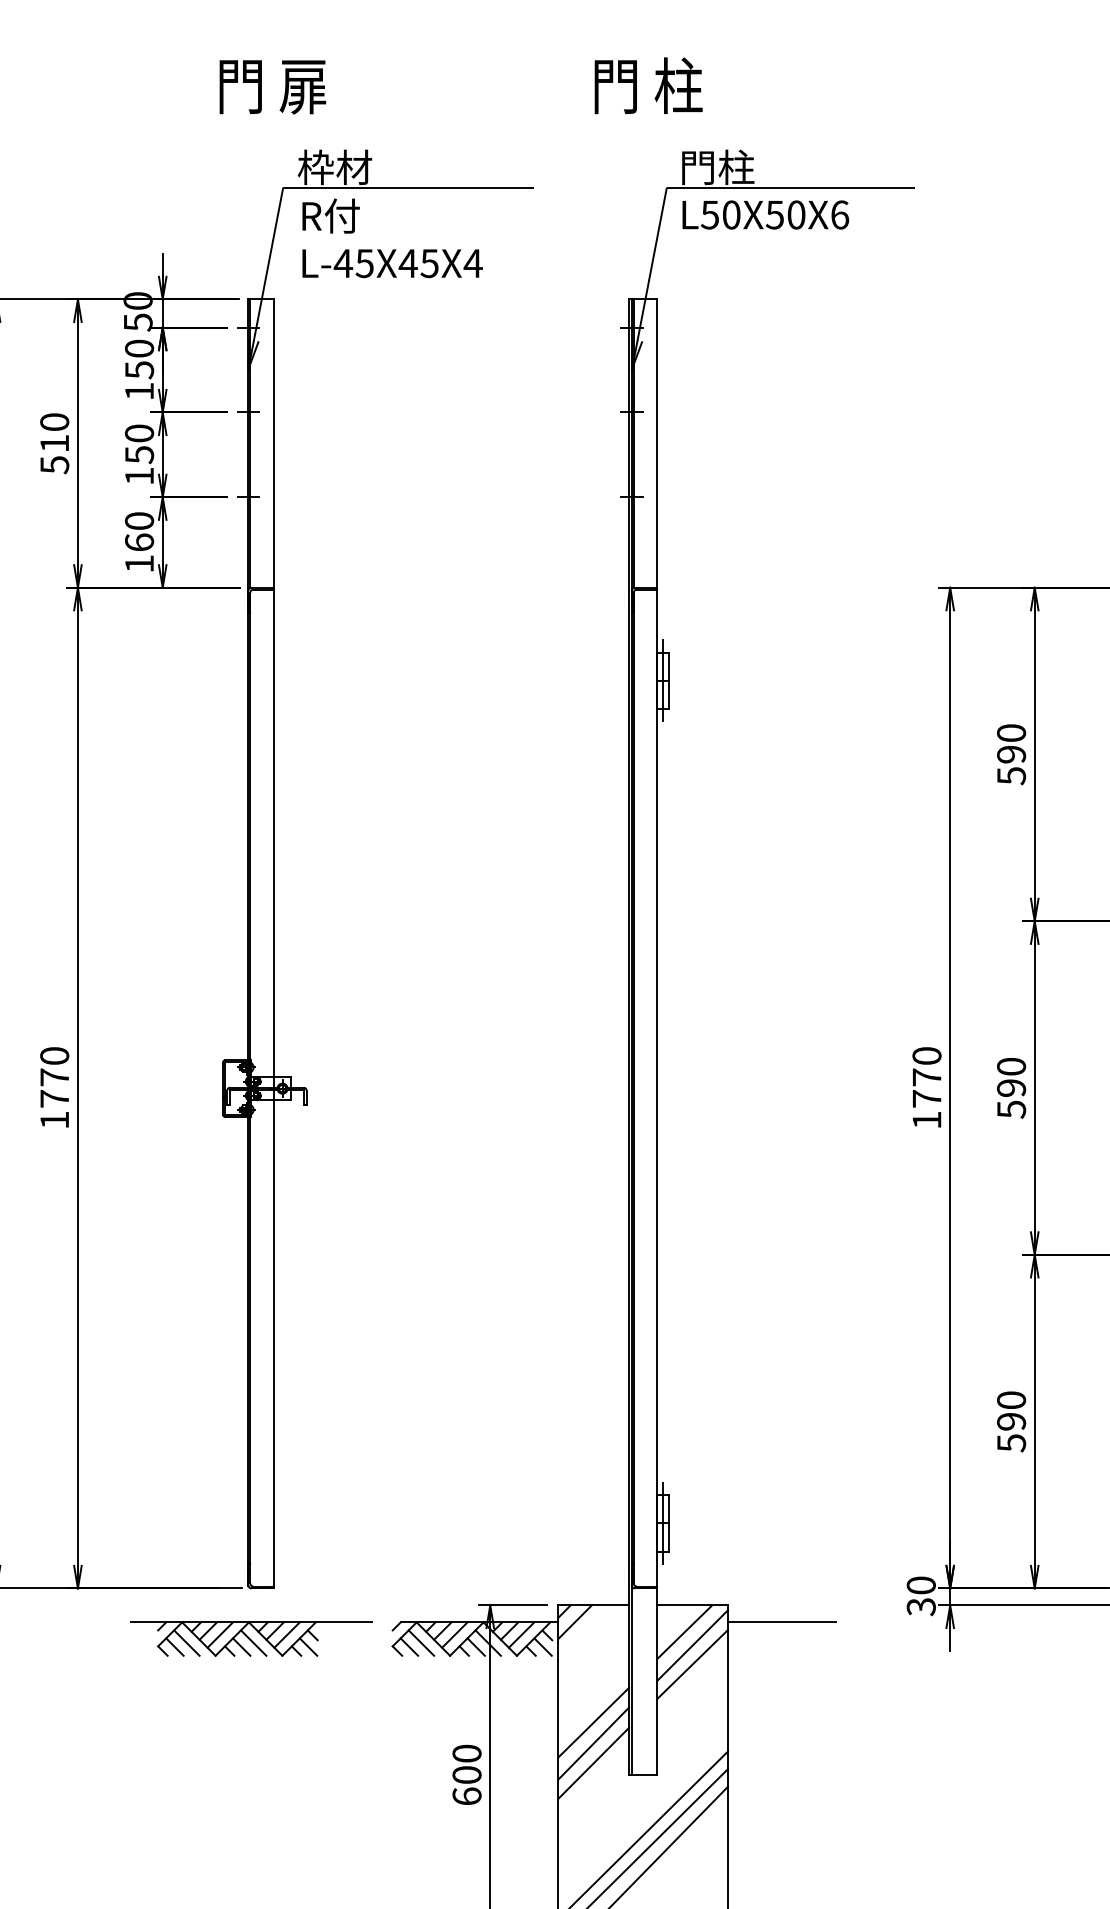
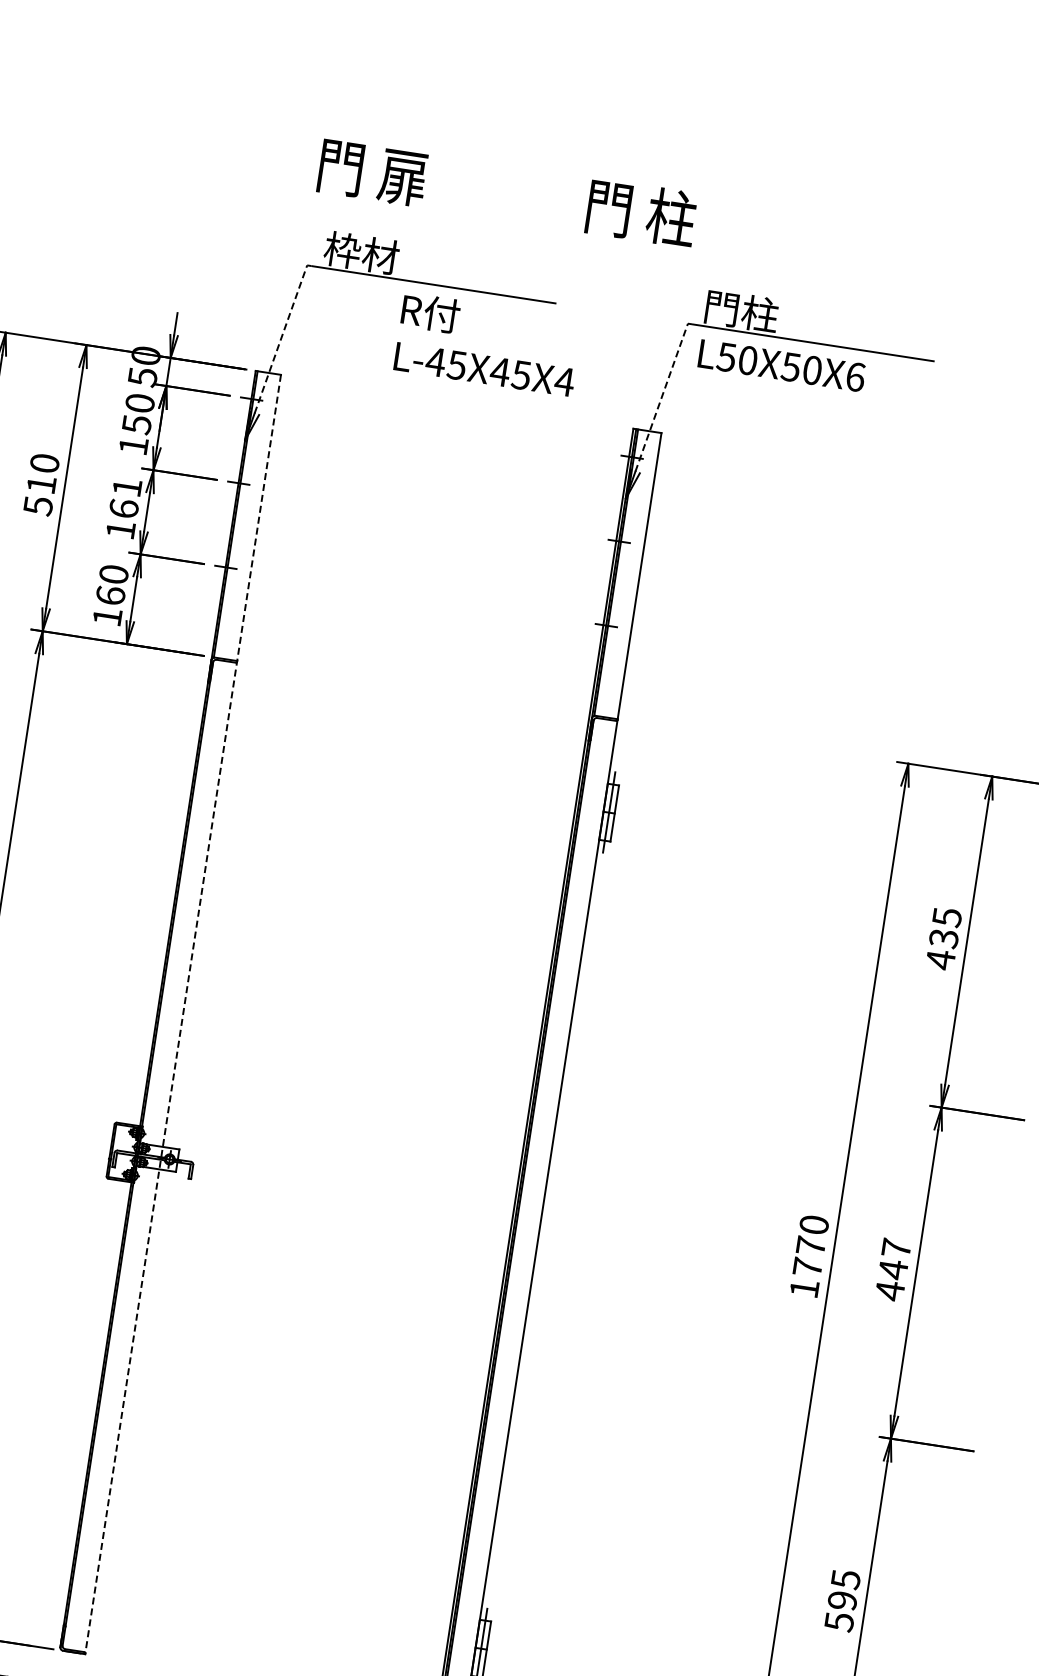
text: (648, 85) -> (641, 212), moved
text: (272, 87) -> (372, 173), moved
text: (392, 238) -> (488, 344), moved
line: (268, 264) -> (280, 339), solid -> dashed
line: (652, 264) -> (662, 397), solid -> dashed
text: (139, 444) -> (125, 498), 150 -> 161
text: (1011, 754) -> (943, 938), 590 -> 435
line: (273, 943) -> (182, 1014), solid -> dashed
text: (1011, 1088) -> (893, 1270), 590 -> 447
text: (1011, 1400) -> (845, 1579), 590 -> 595

